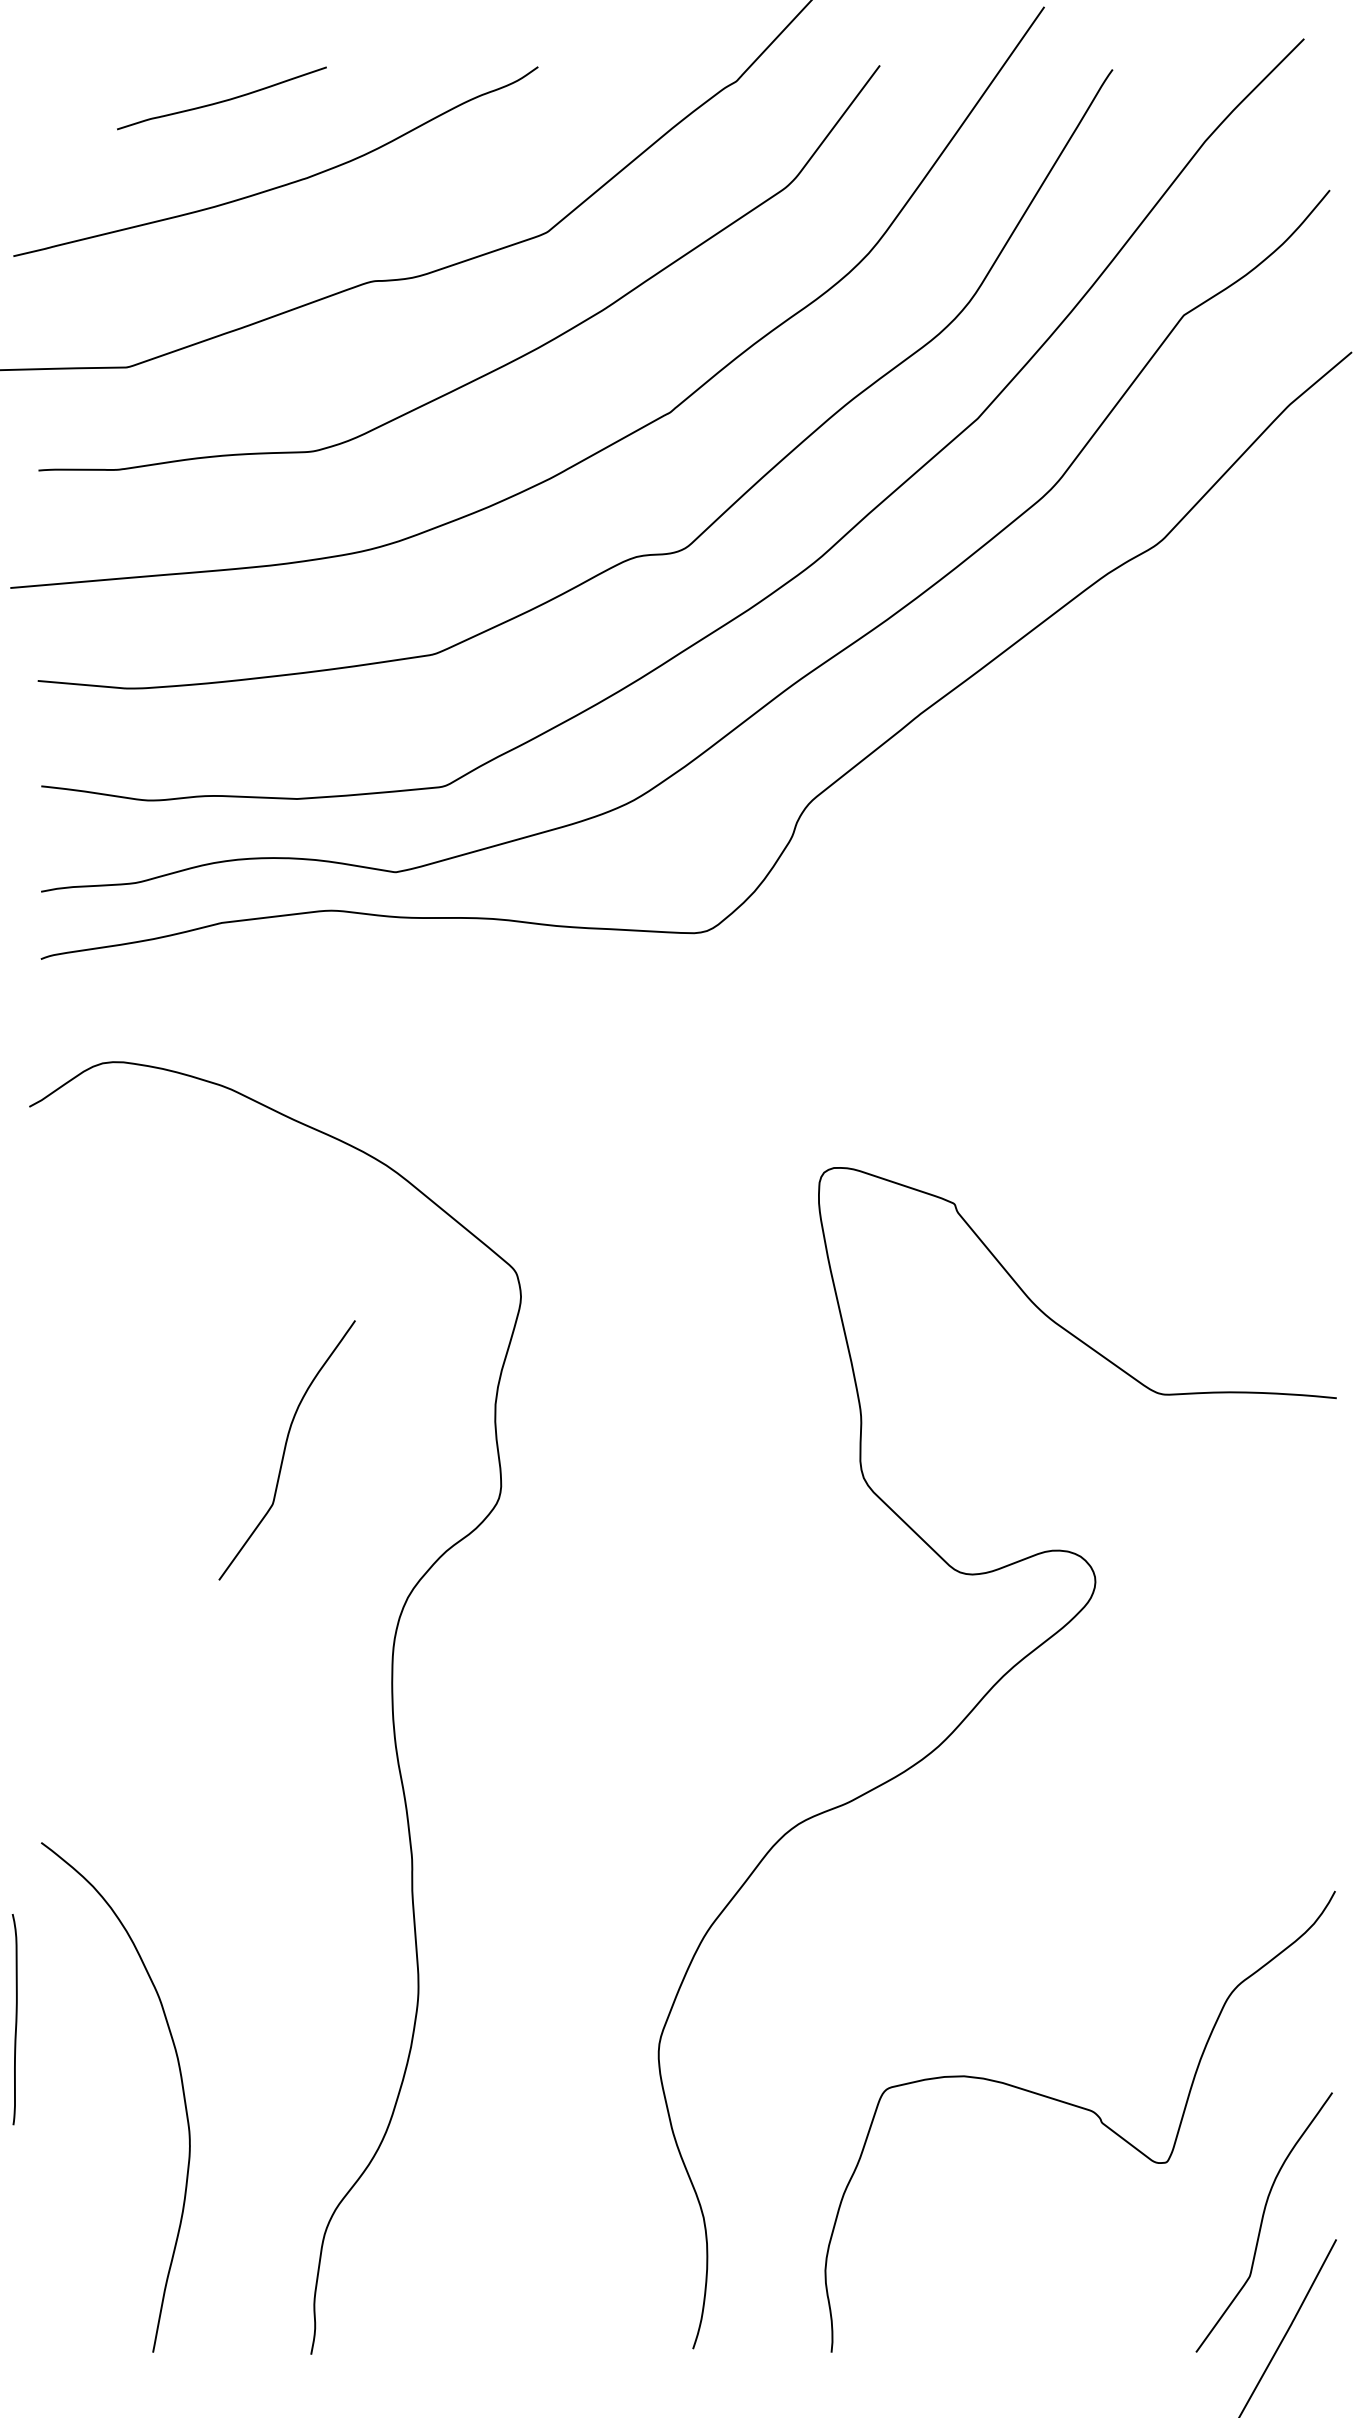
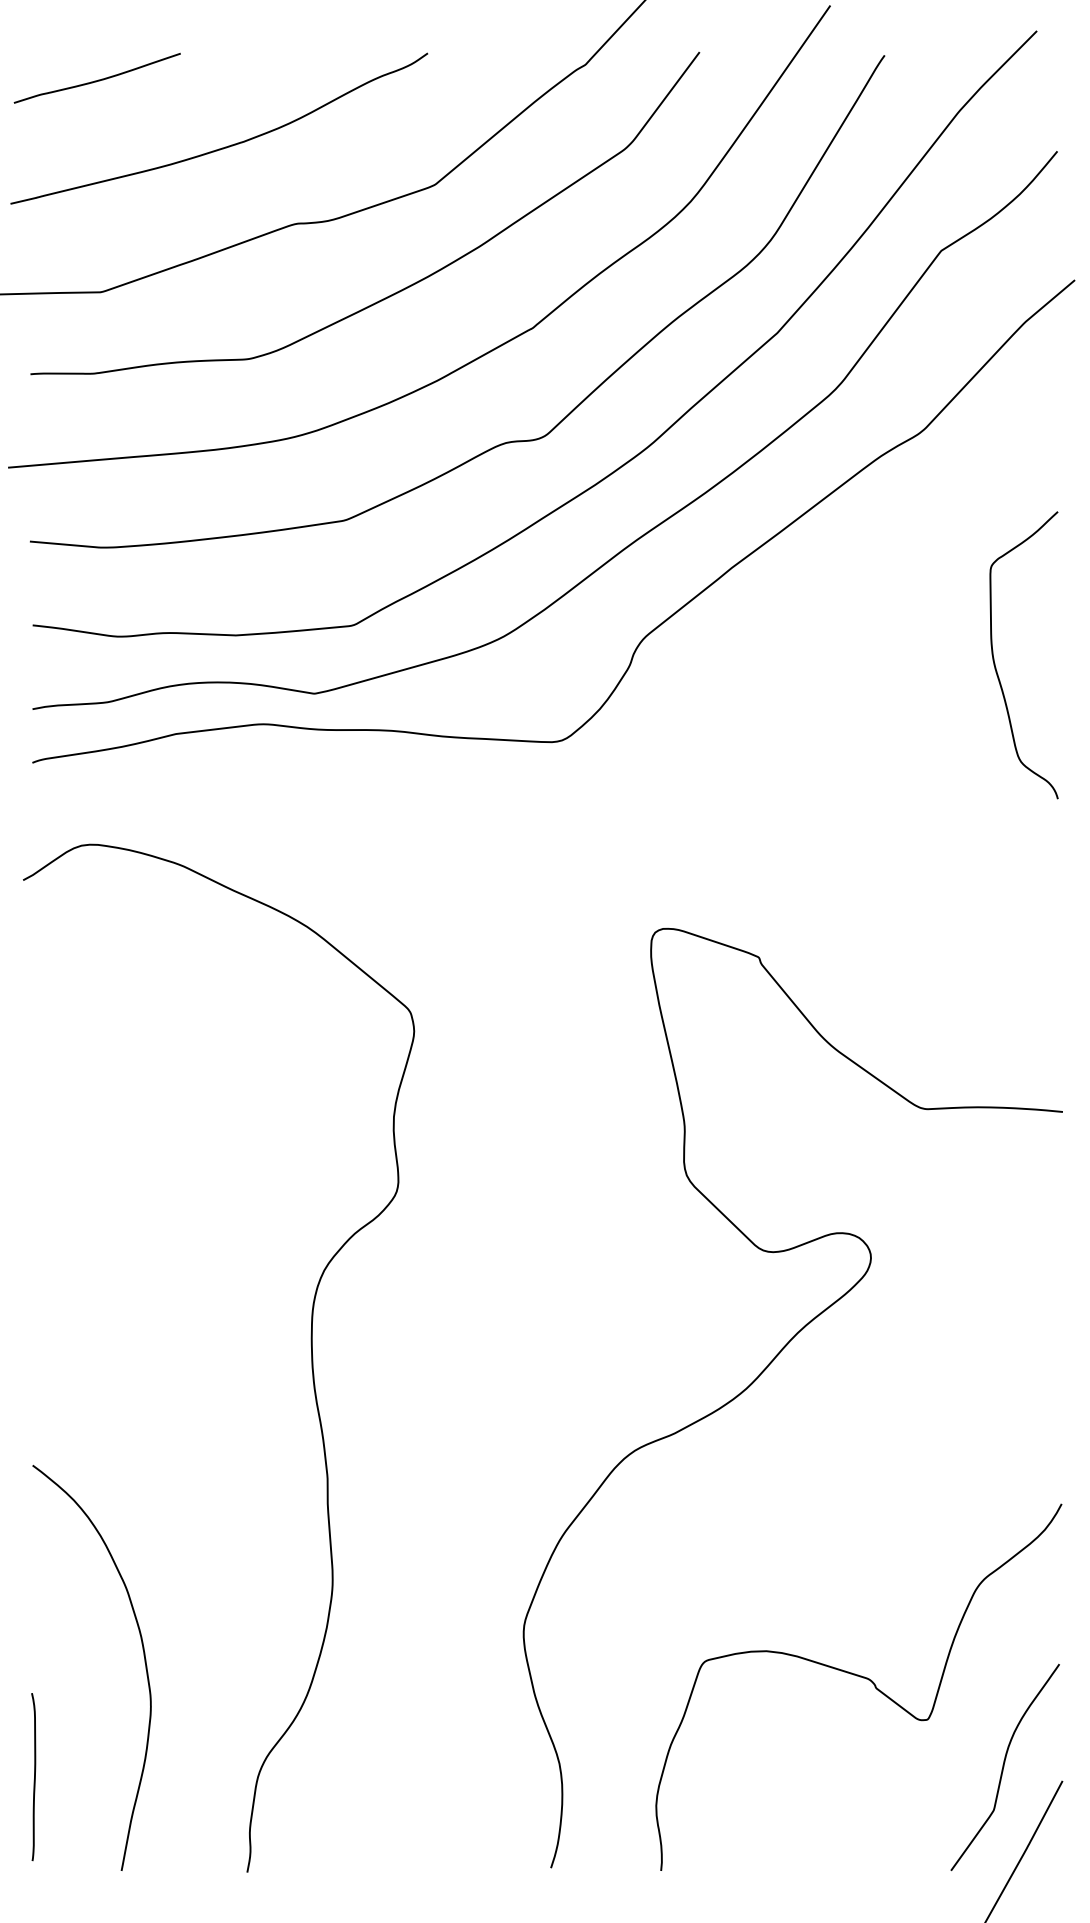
curve: (223, 99) -> (98, 79), moved
curve: (1252, 834) -> (995, 663), added
curve: (286, 1450) -> (227, 1153), removed
curve: (15, 2020) -> (34, 1777), moved

